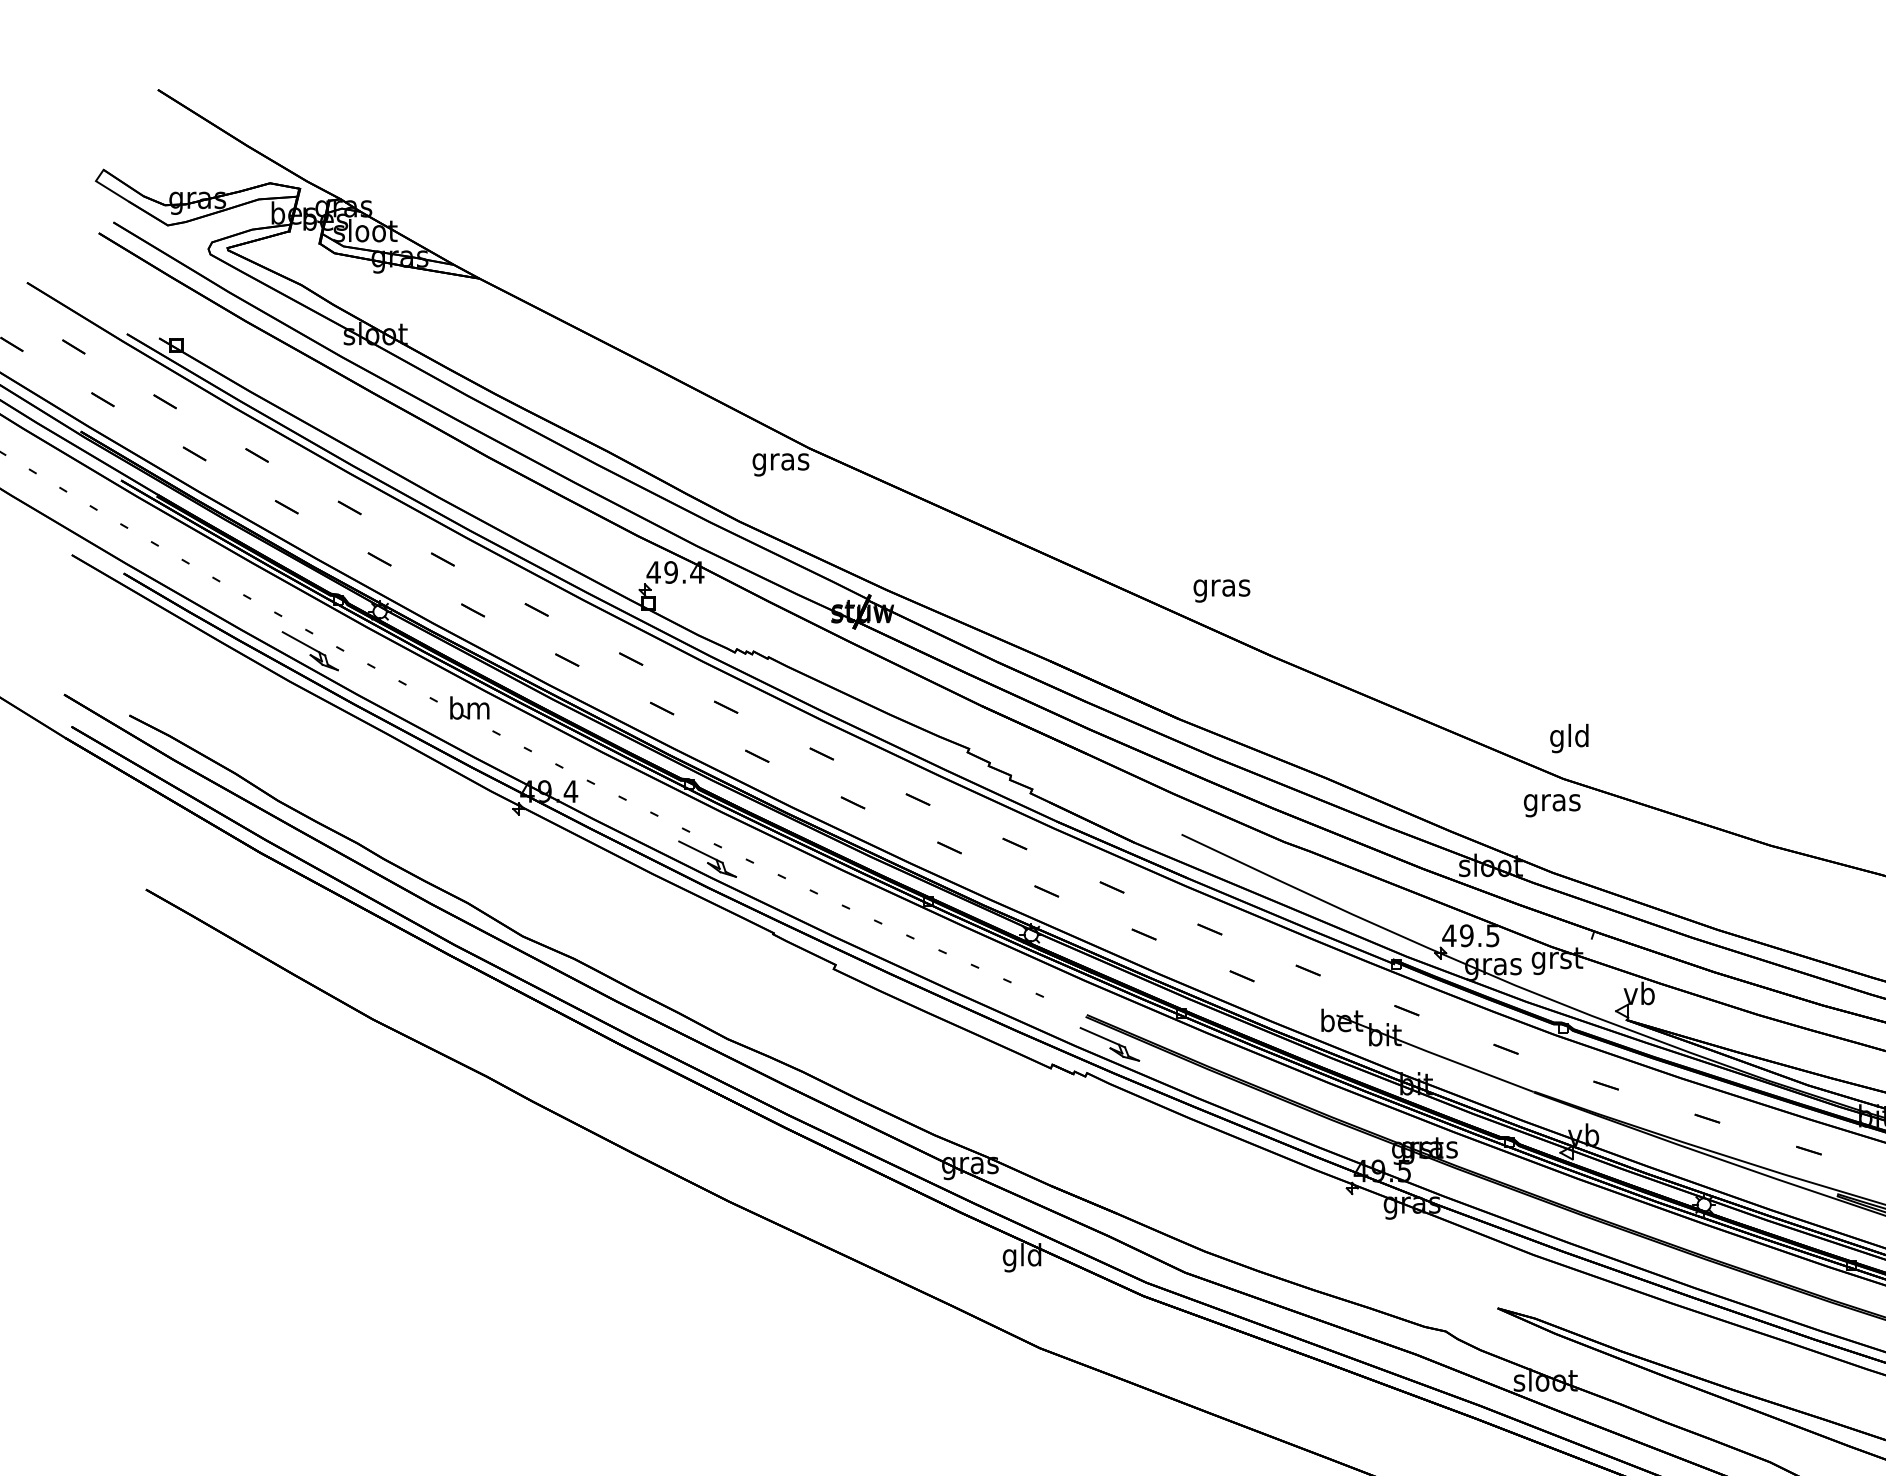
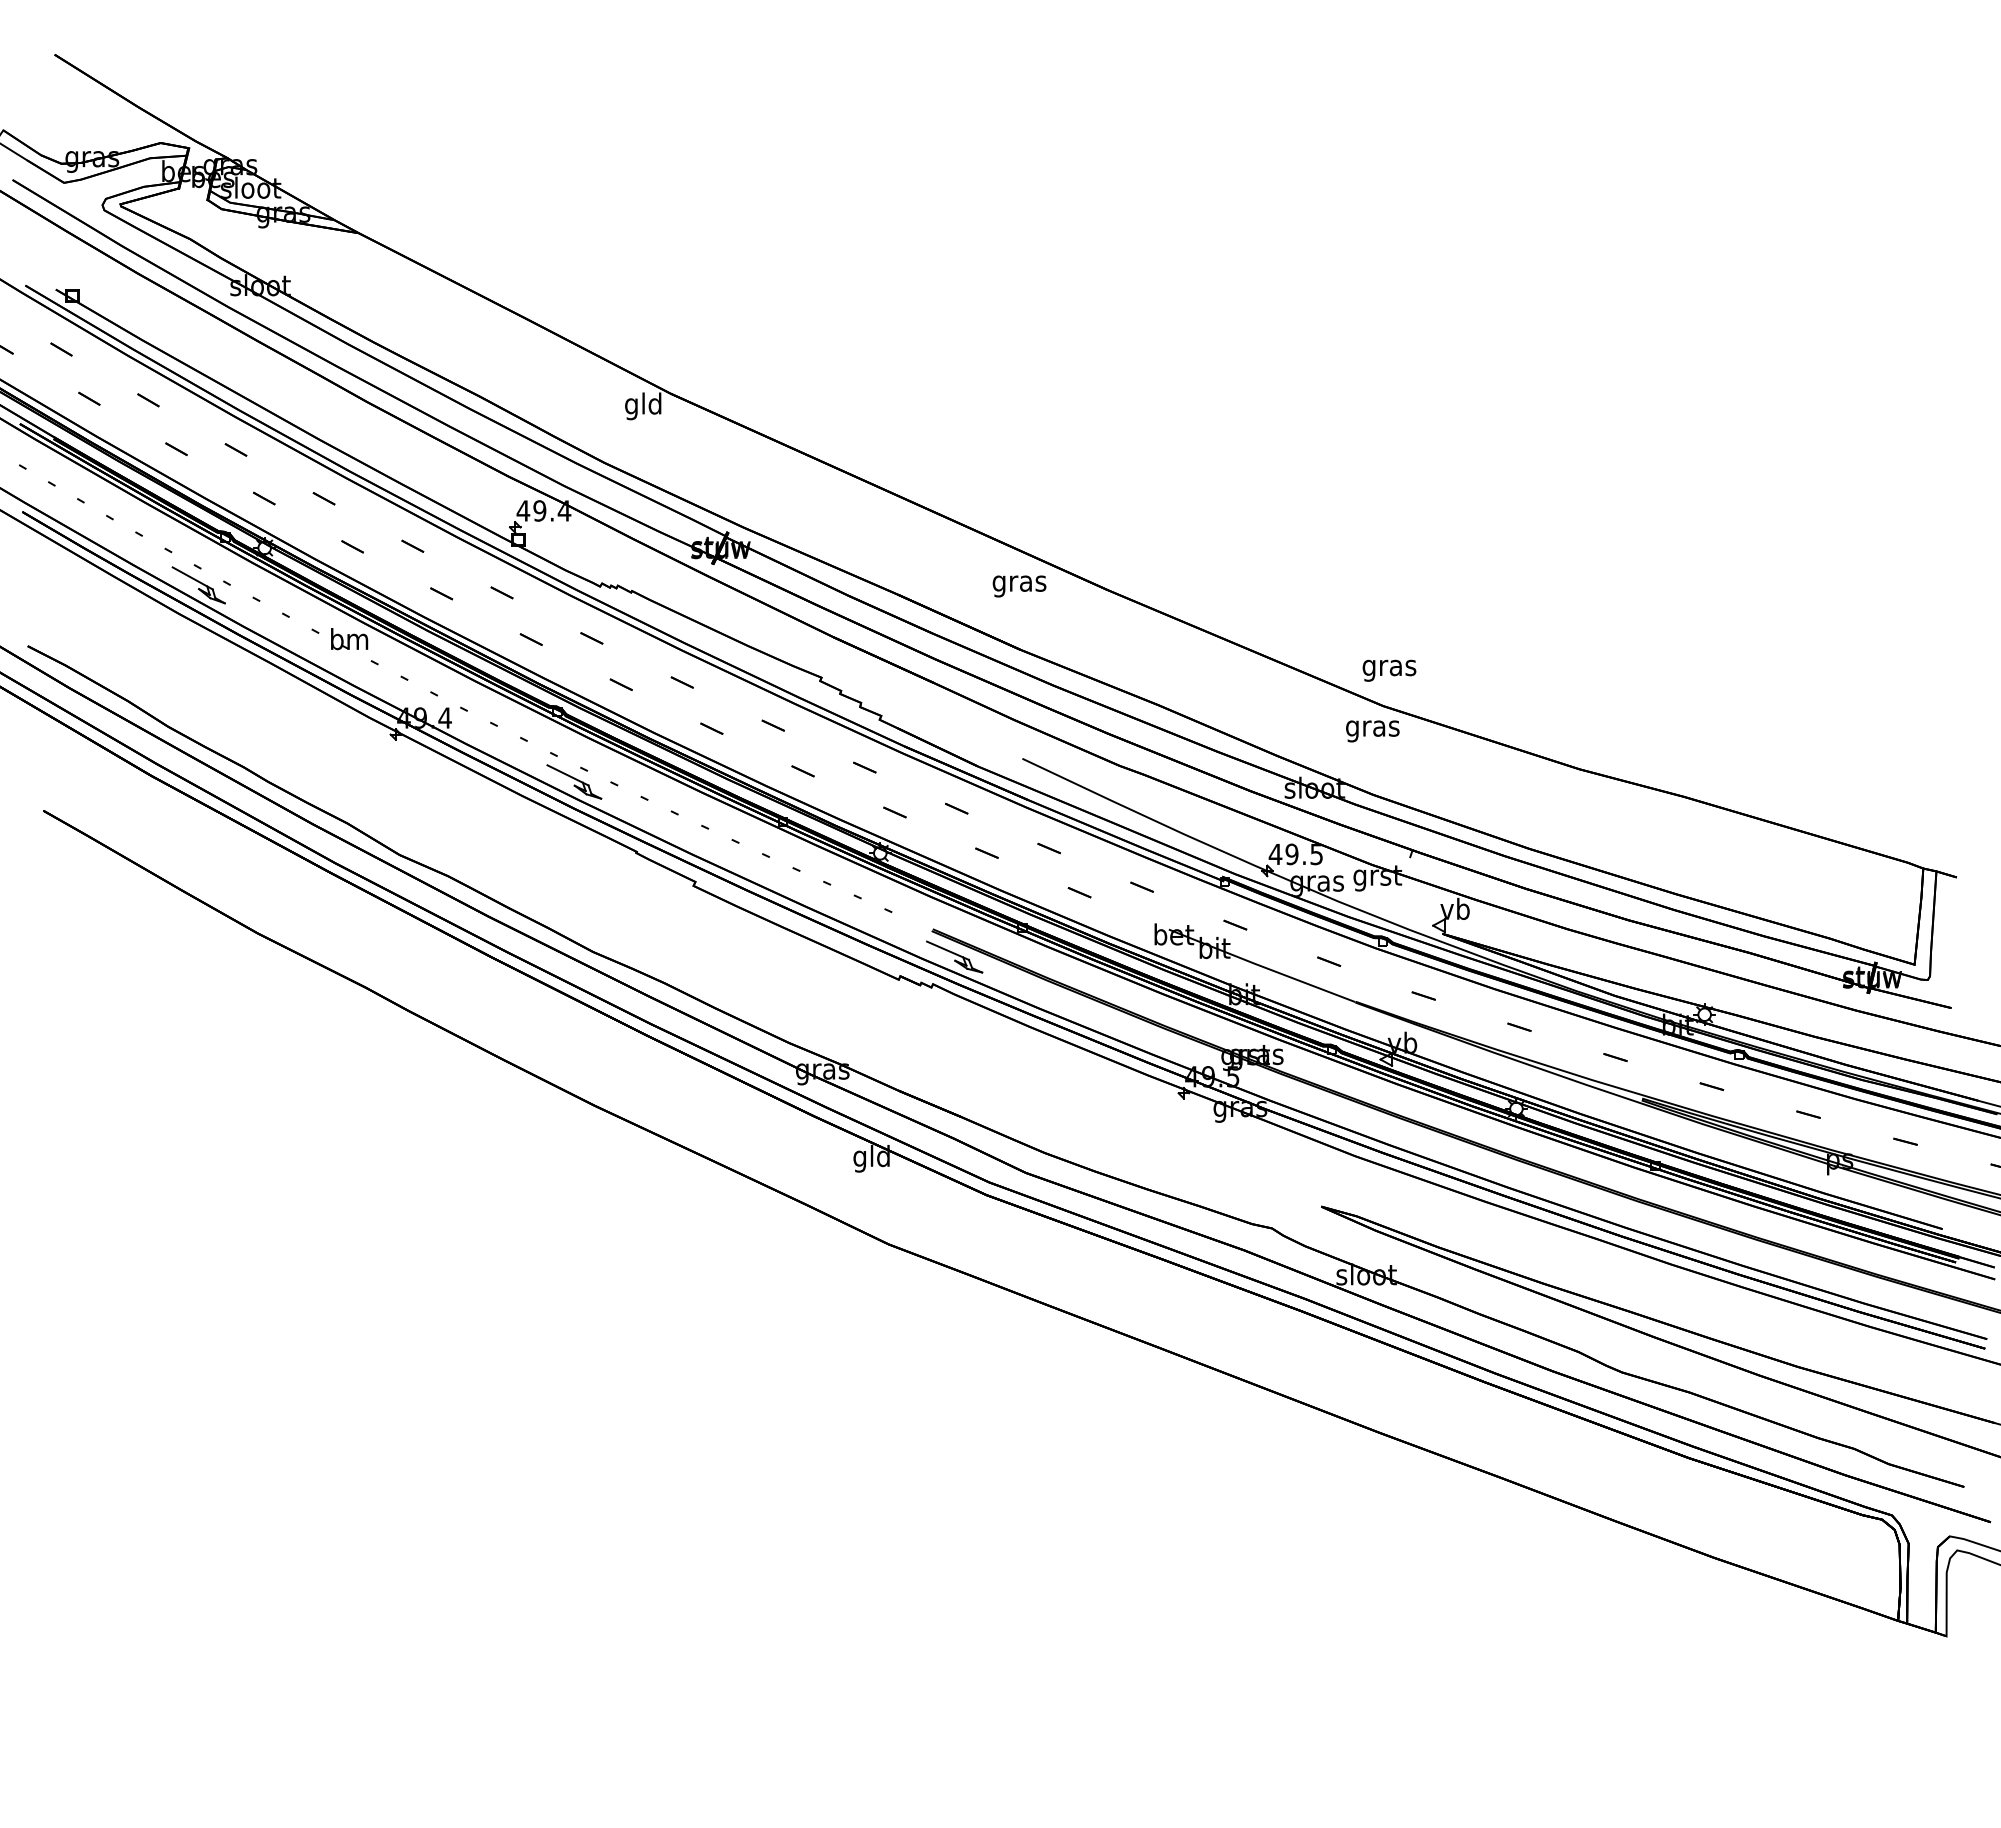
text: (780, 461) -> (643, 406), gras -> gld
text: (1221, 591) -> (1019, 586), moved
text: (1569, 738) -> (1389, 667), gld -> gras

